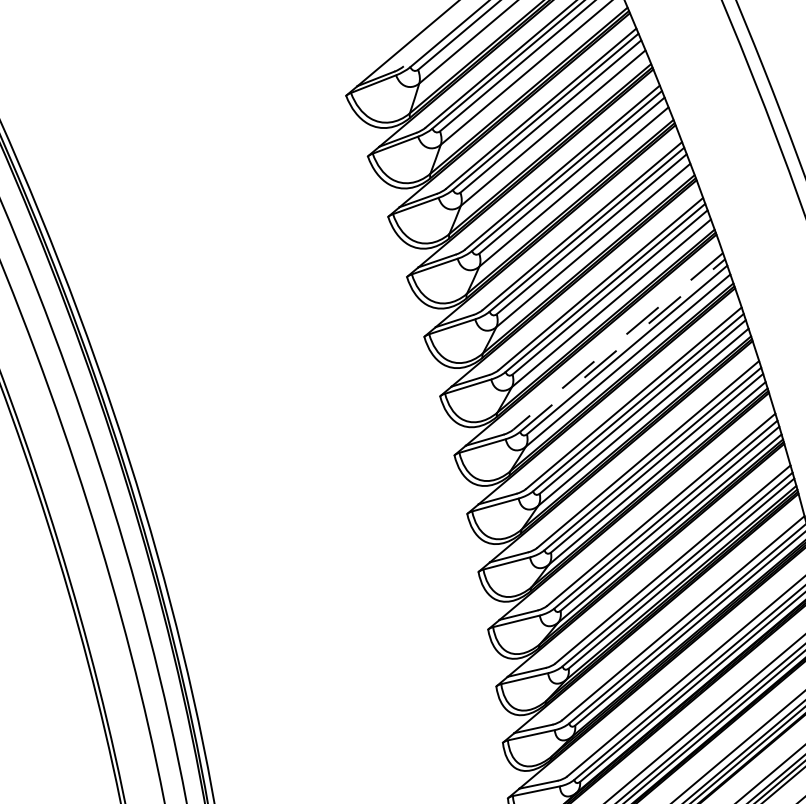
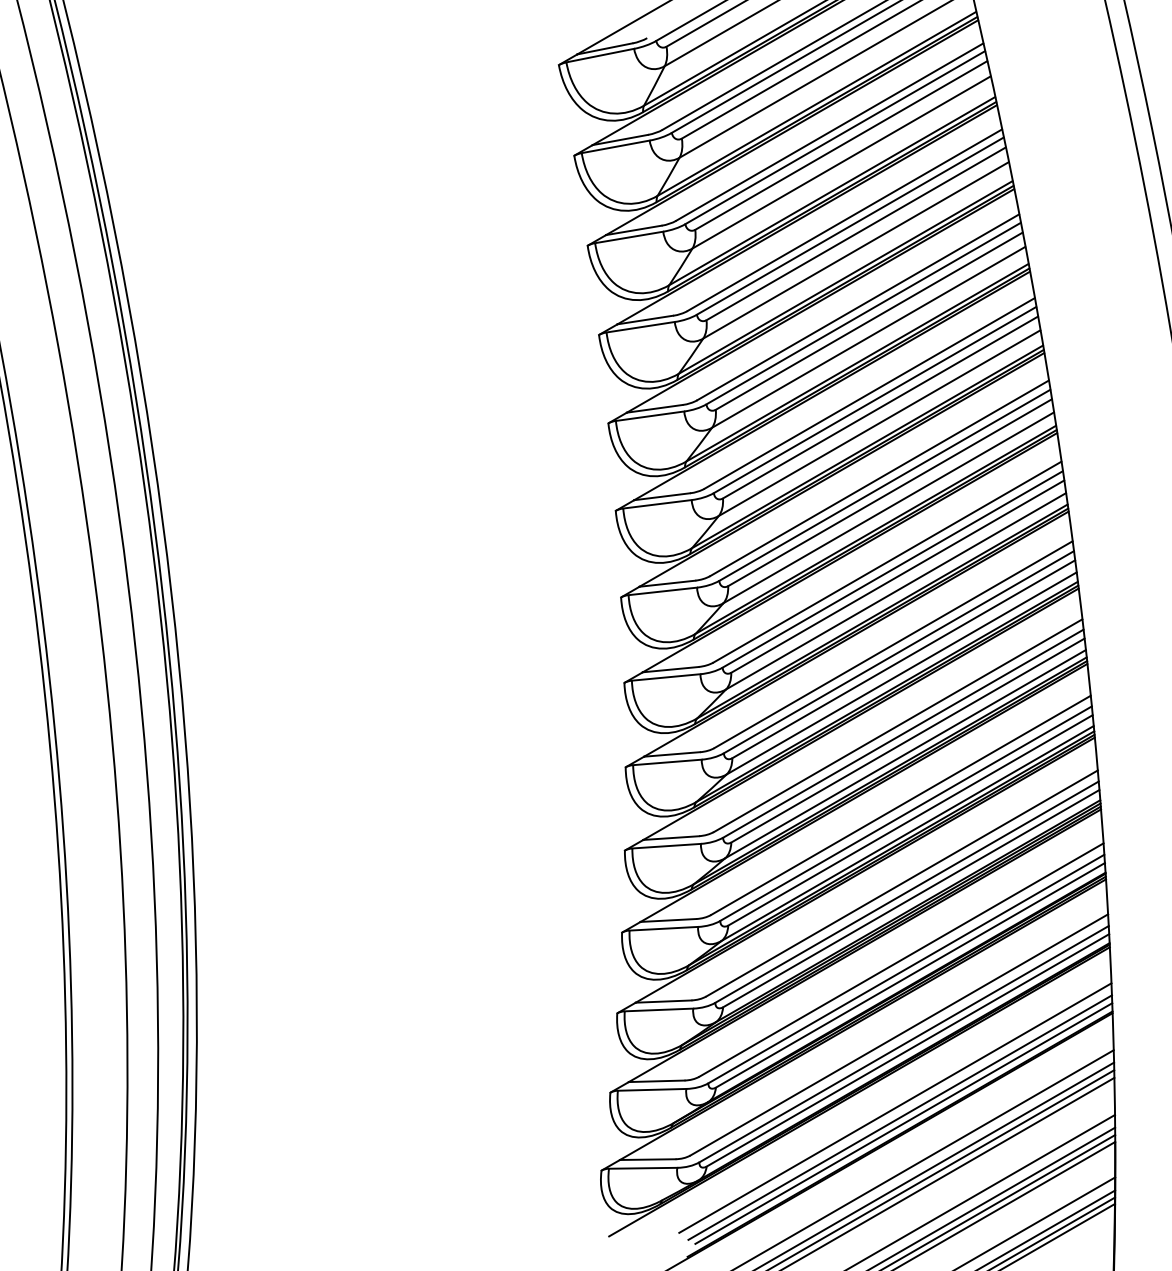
line: (618, 341) -> (879, 478), dashed -> solid
line: (623, 345) -> (885, 485), dashed -> solid

